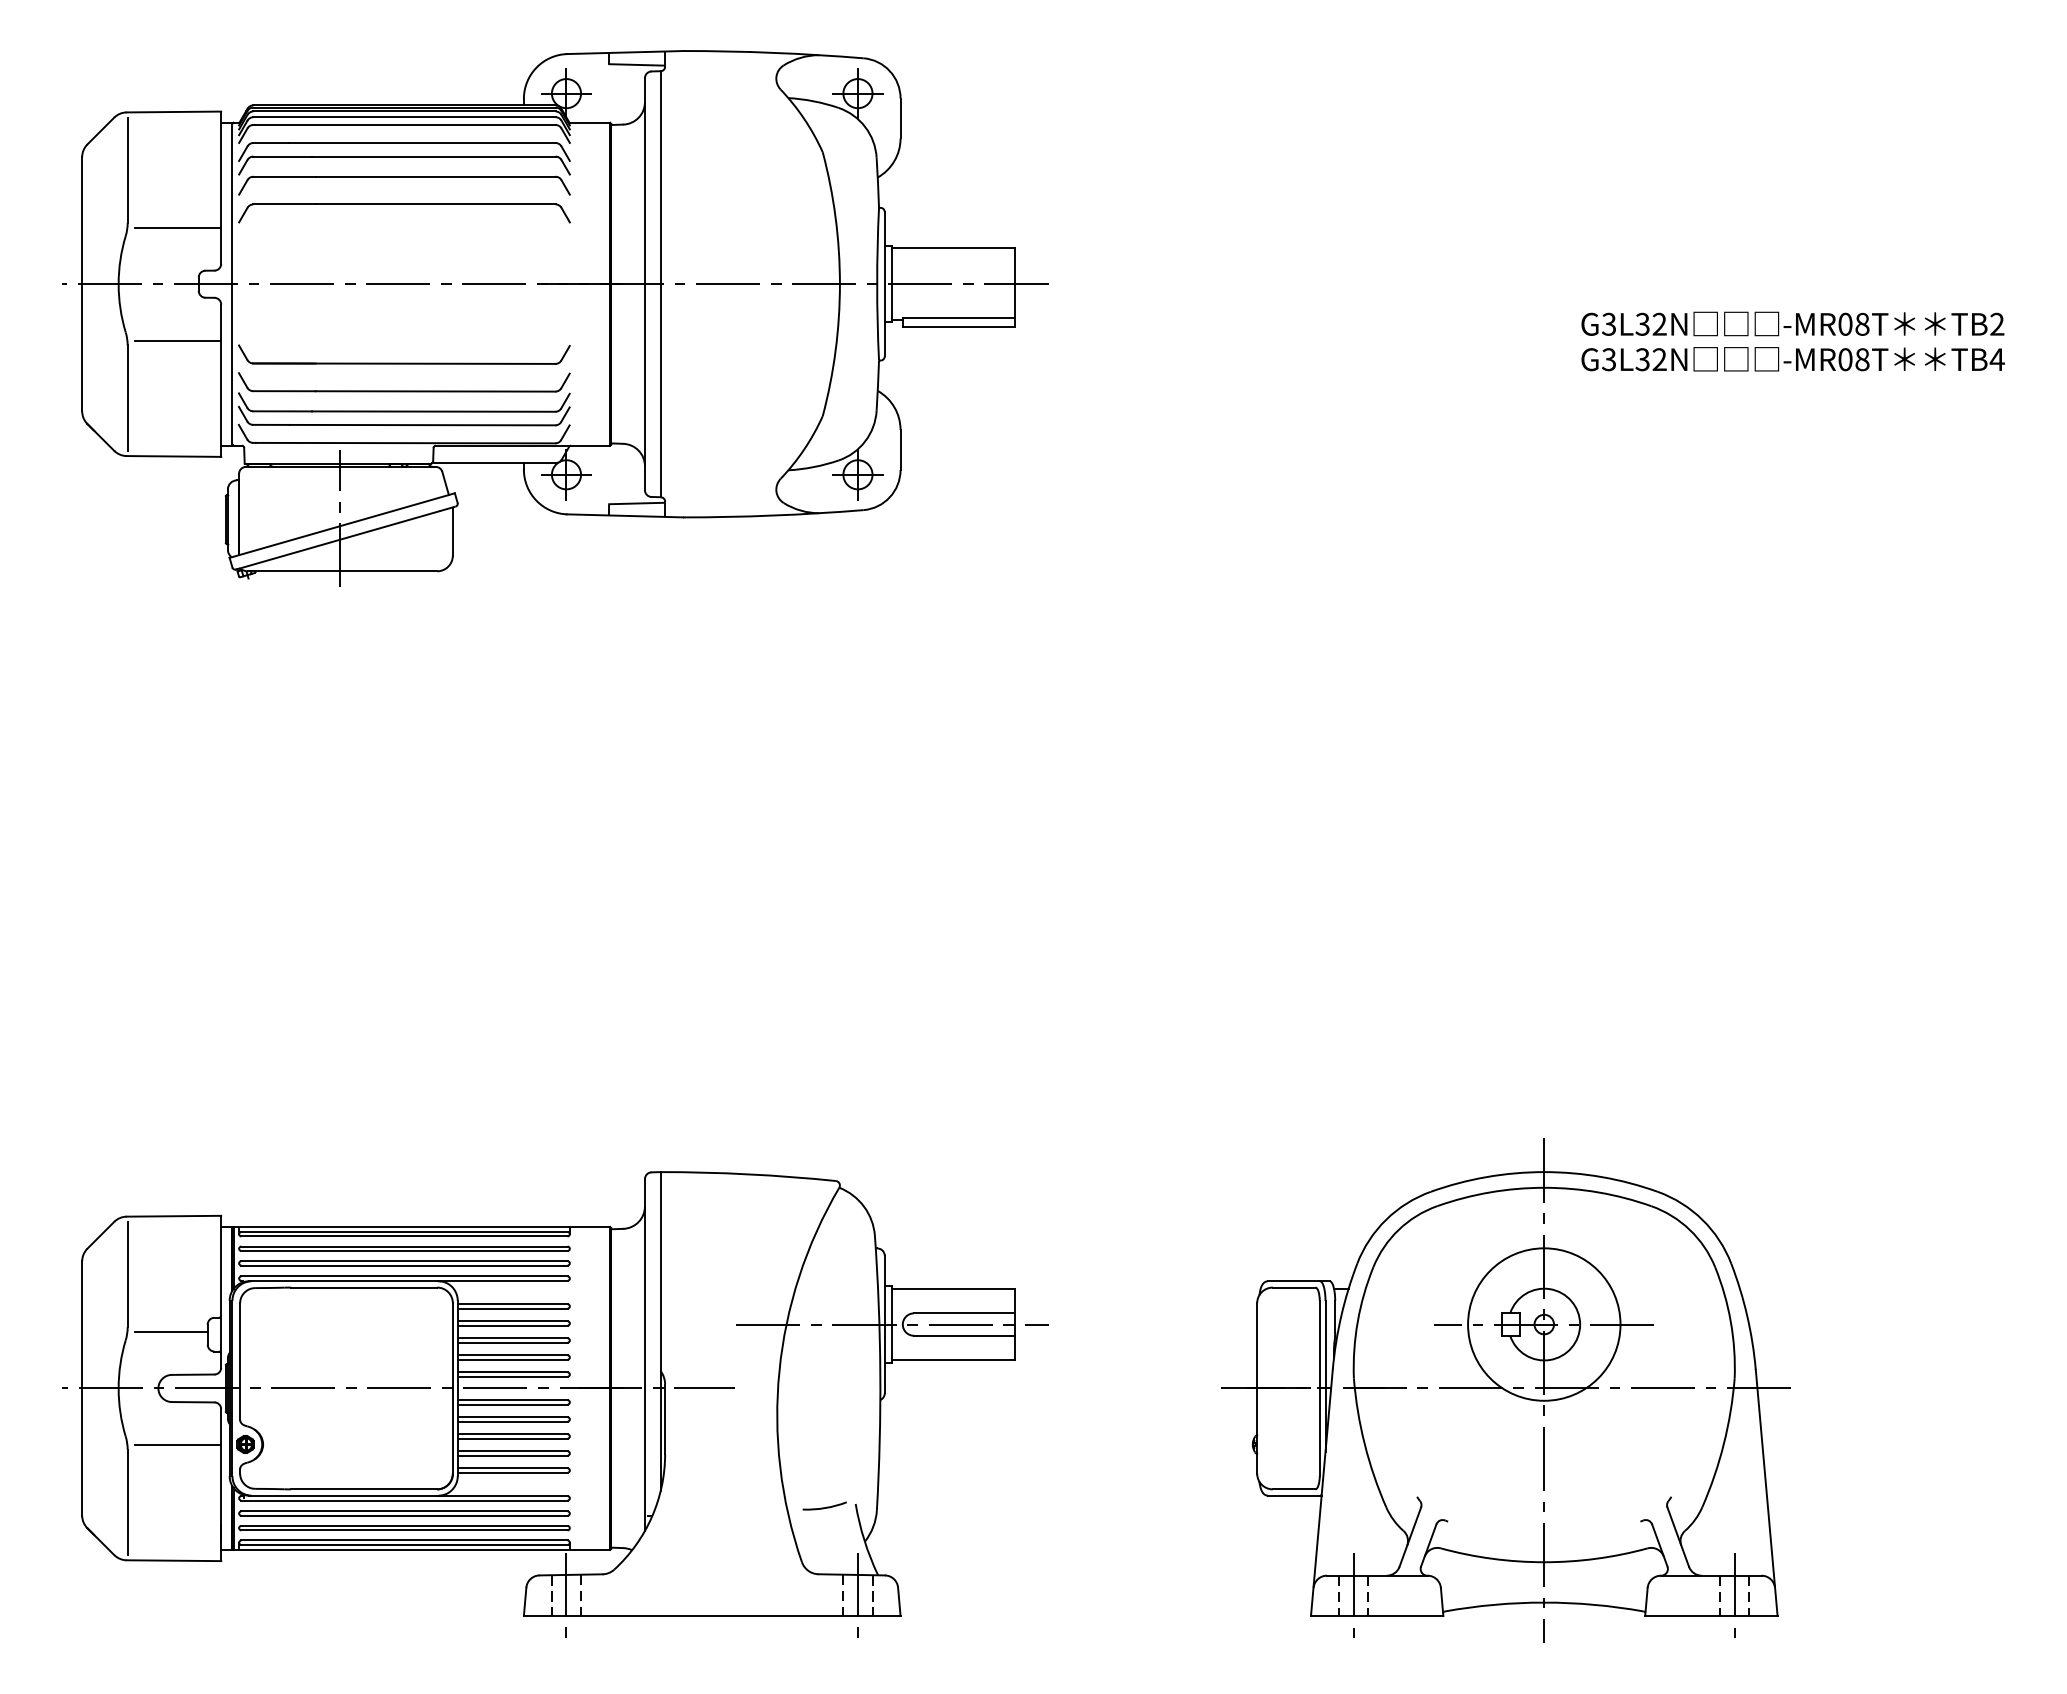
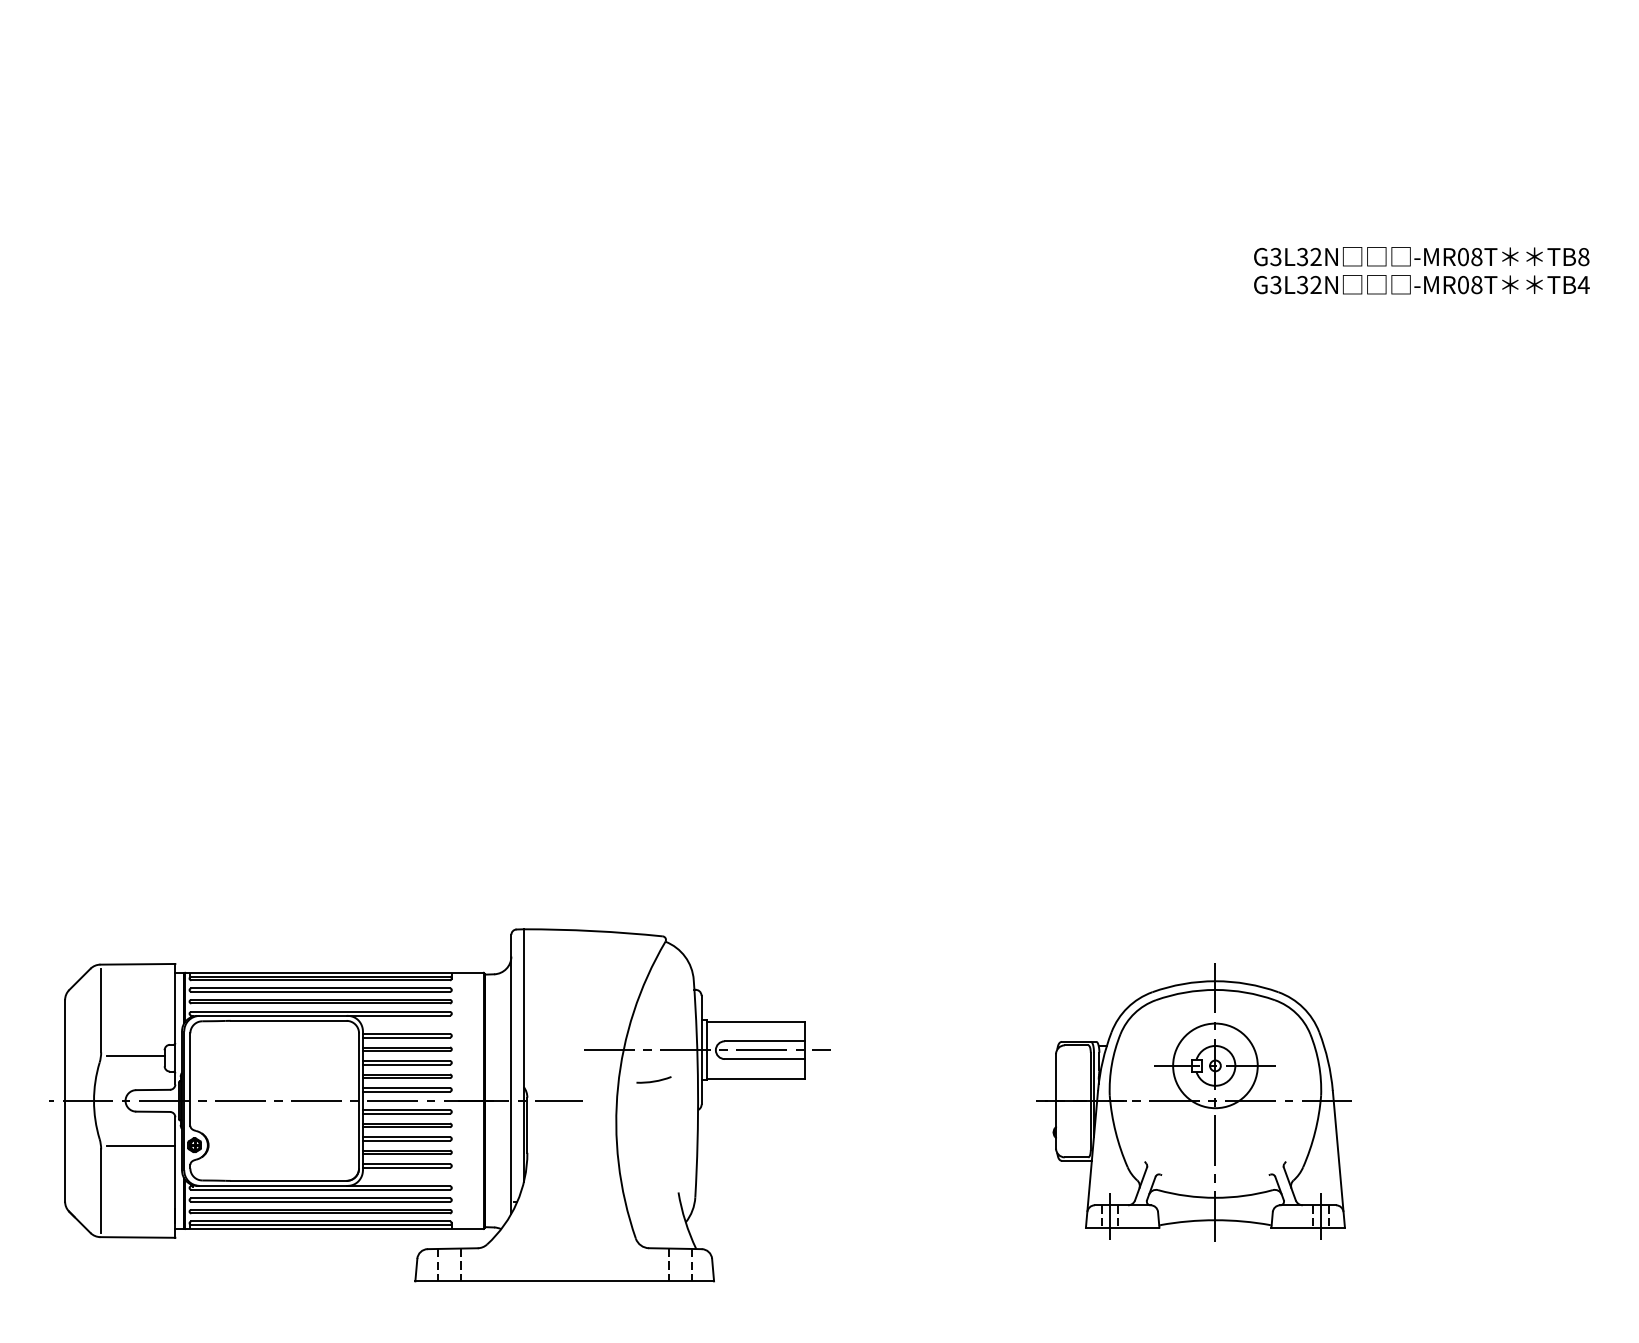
part: (555, 318) -> (440, 252), removed
text: (1997, 323) -> (1583, 256), TB2 -> TB8
part: (1505, 1390) -> (1193, 1102), size x0.7
arc: (824, 1507) -> (653, 1081), moved
line: (566, 1595) -> (449, 1265), removed
line: (857, 1595) -> (679, 1265), removed

